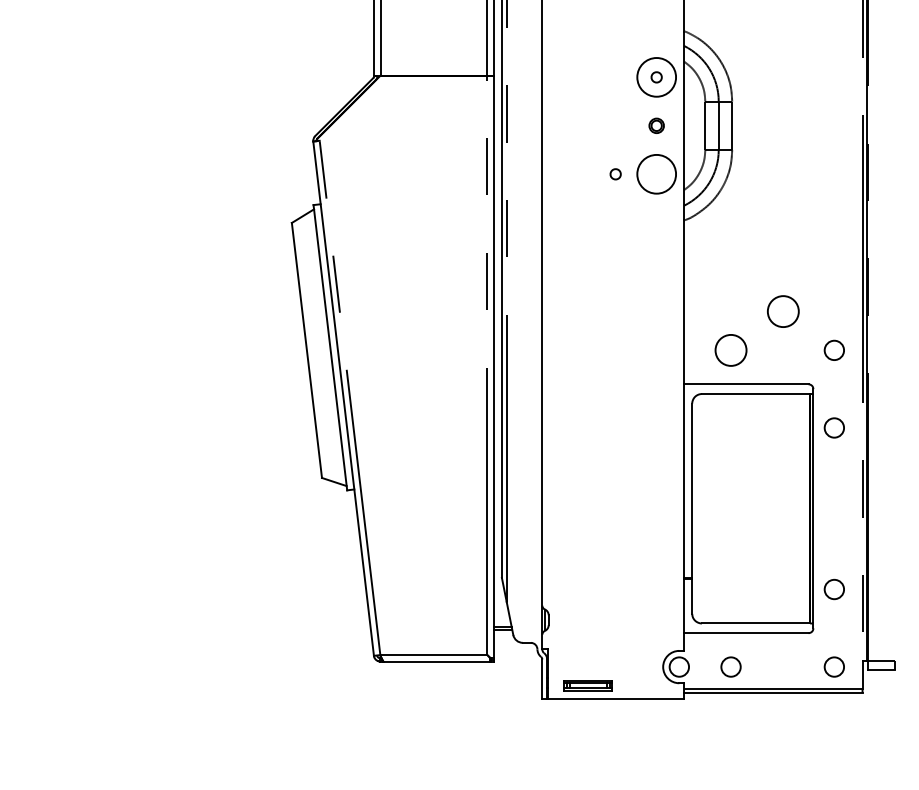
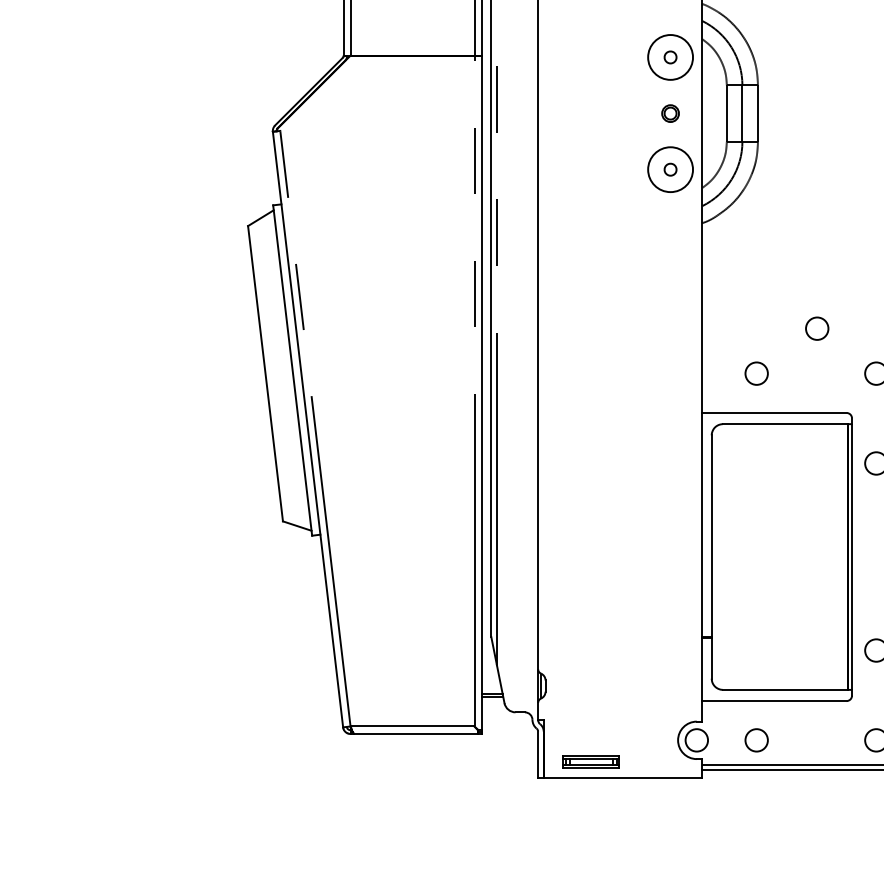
part: (615, 174) -> (670, 169), moved
circle: (783, 311) -> (817, 328), size x0.62
circle: (730, 350) -> (756, 373), size x0.62

